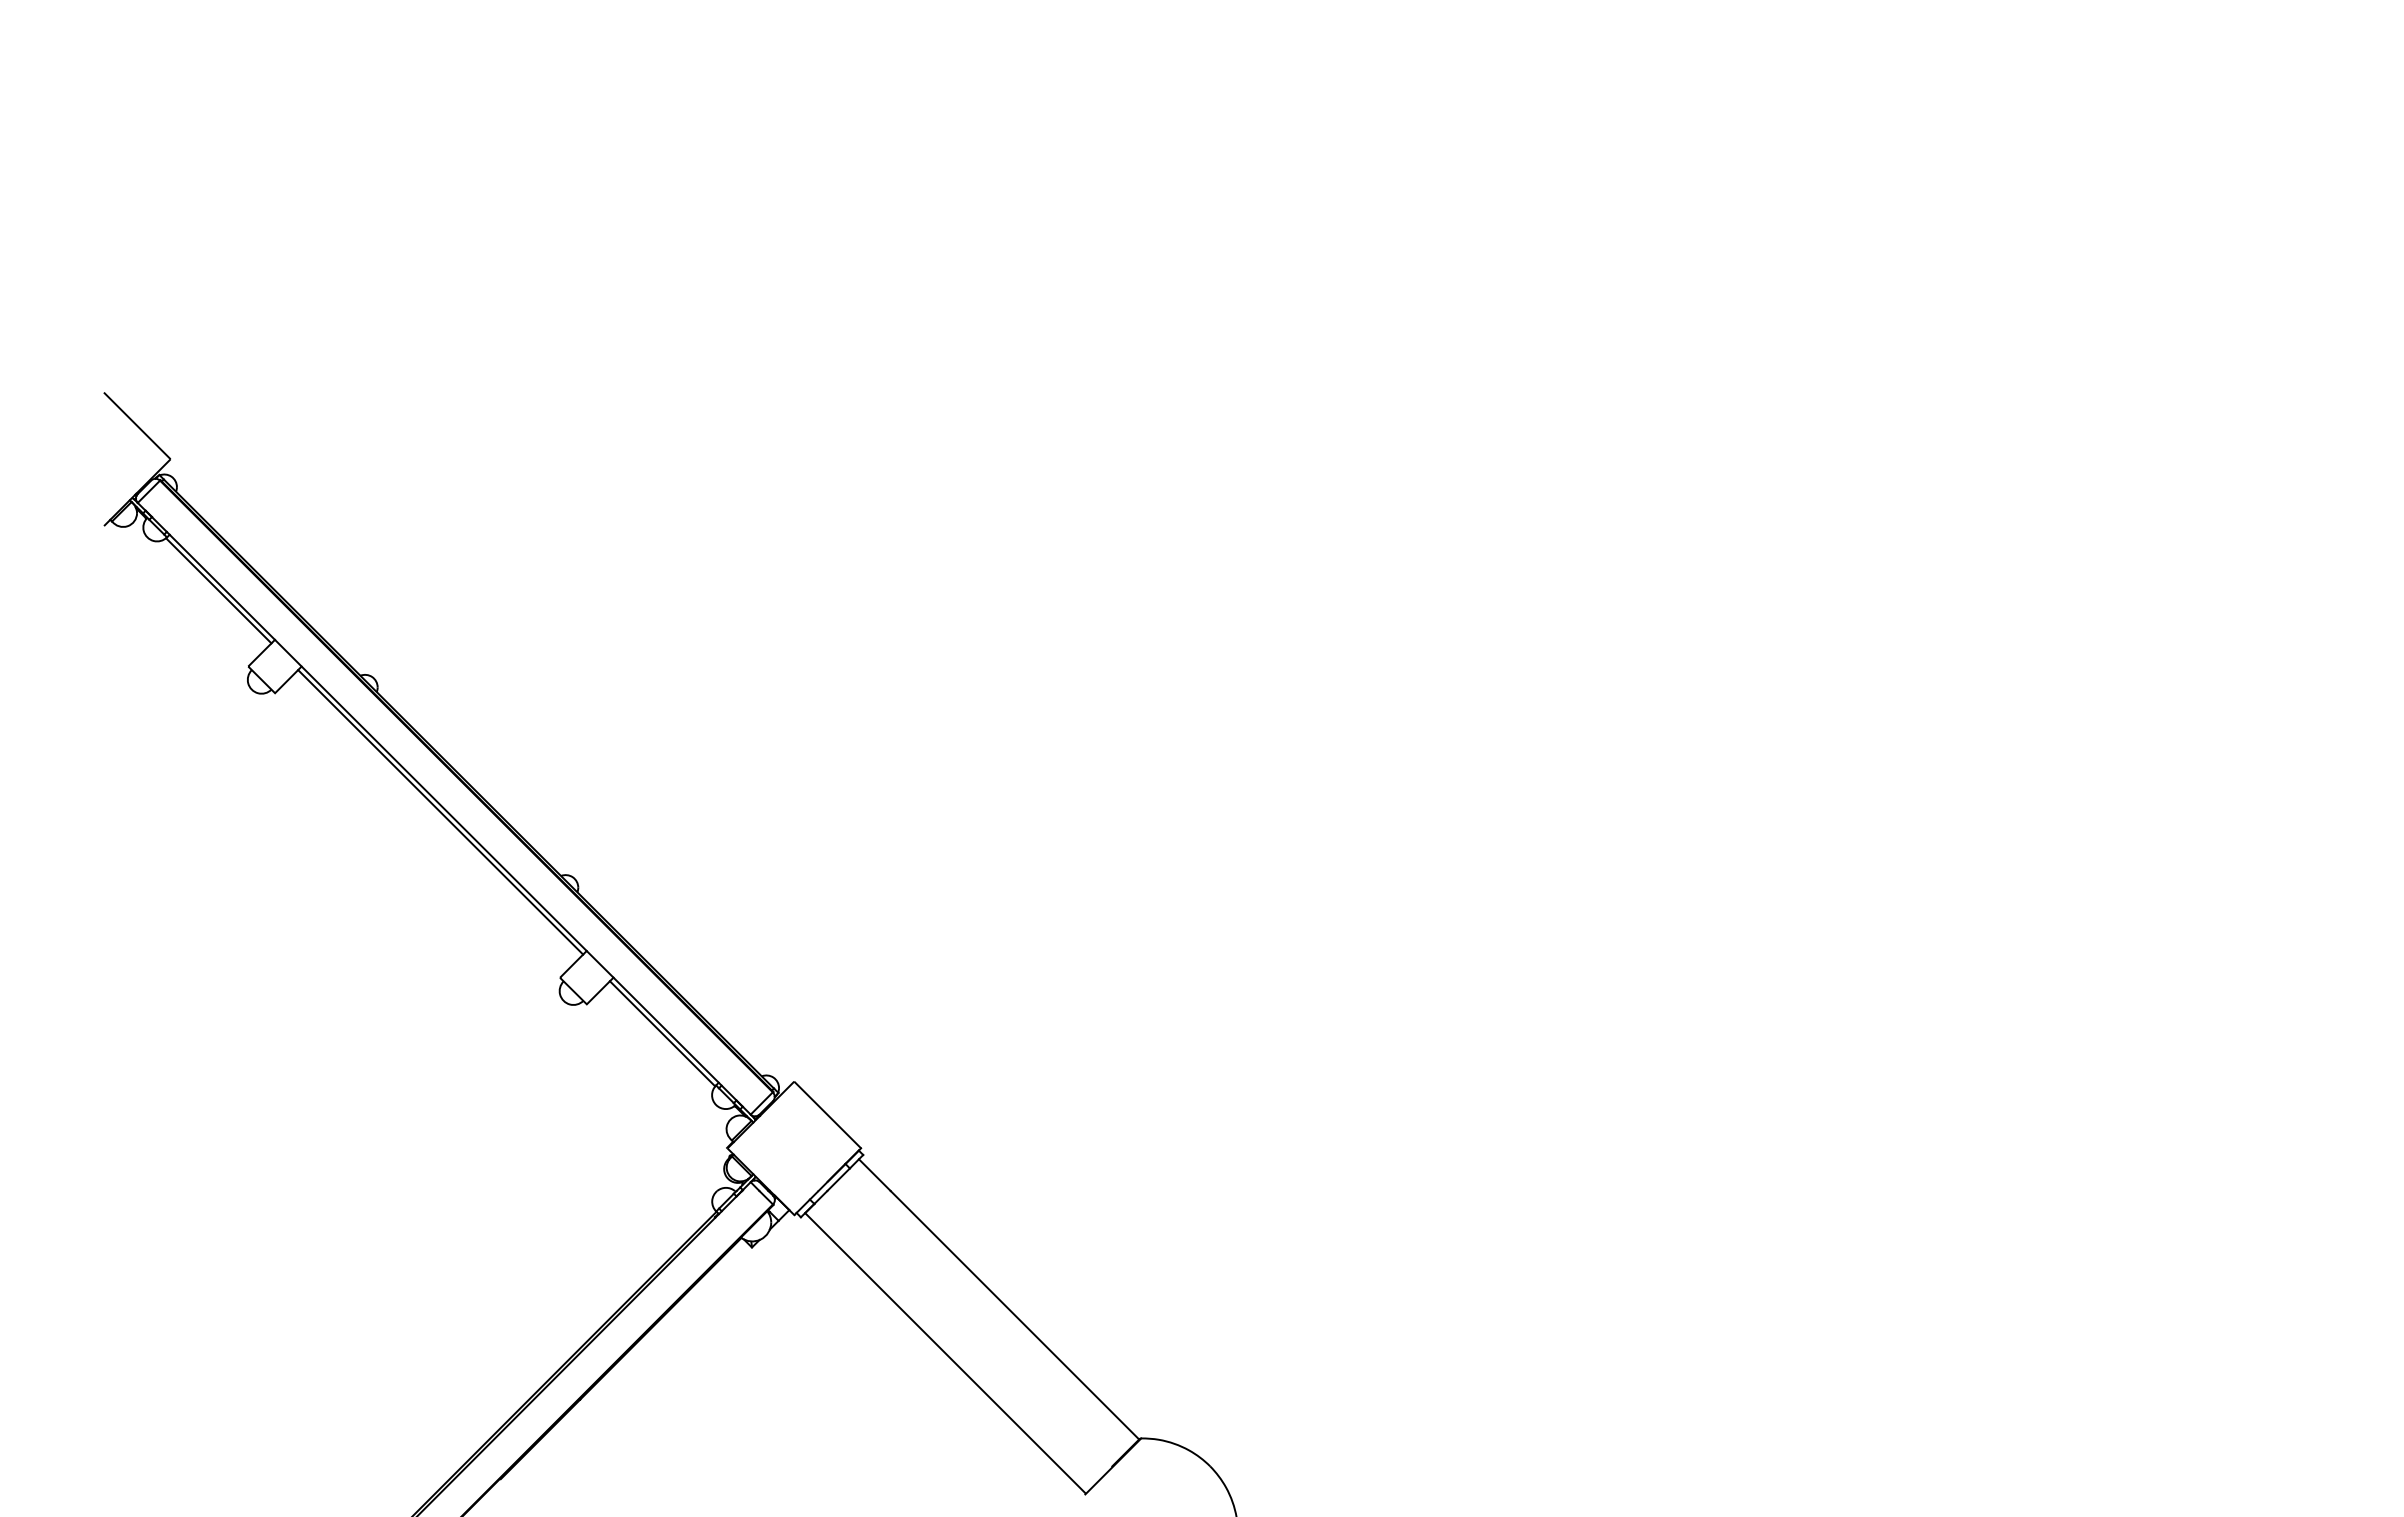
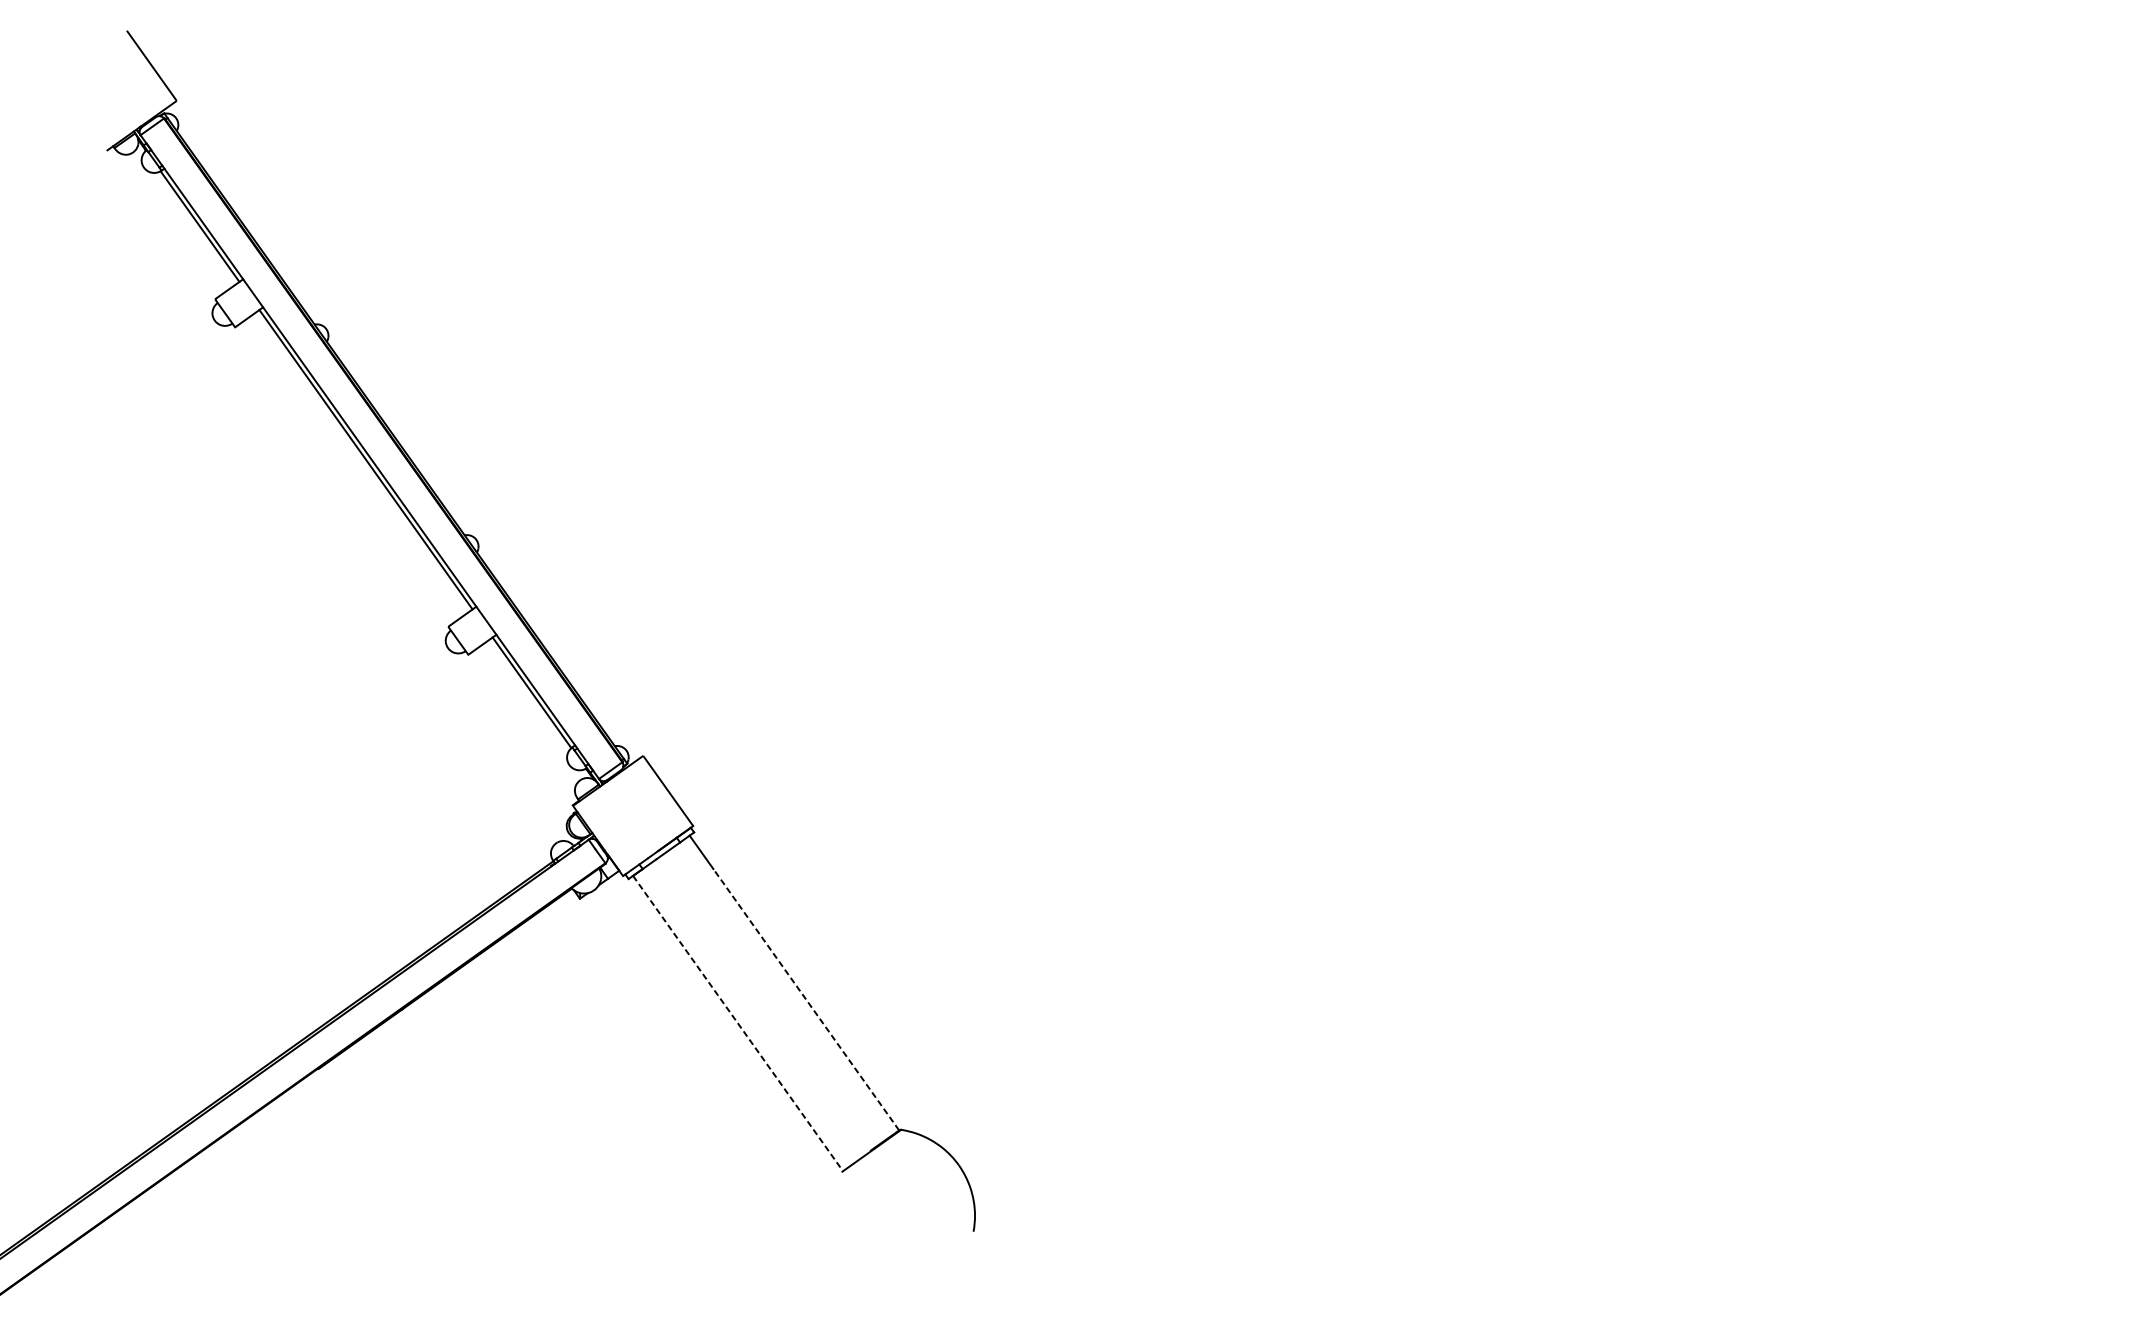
line: (1014, 1315) -> (805, 999), solid -> dashed
line: (945, 1353) -> (737, 1023), solid -> dashed

